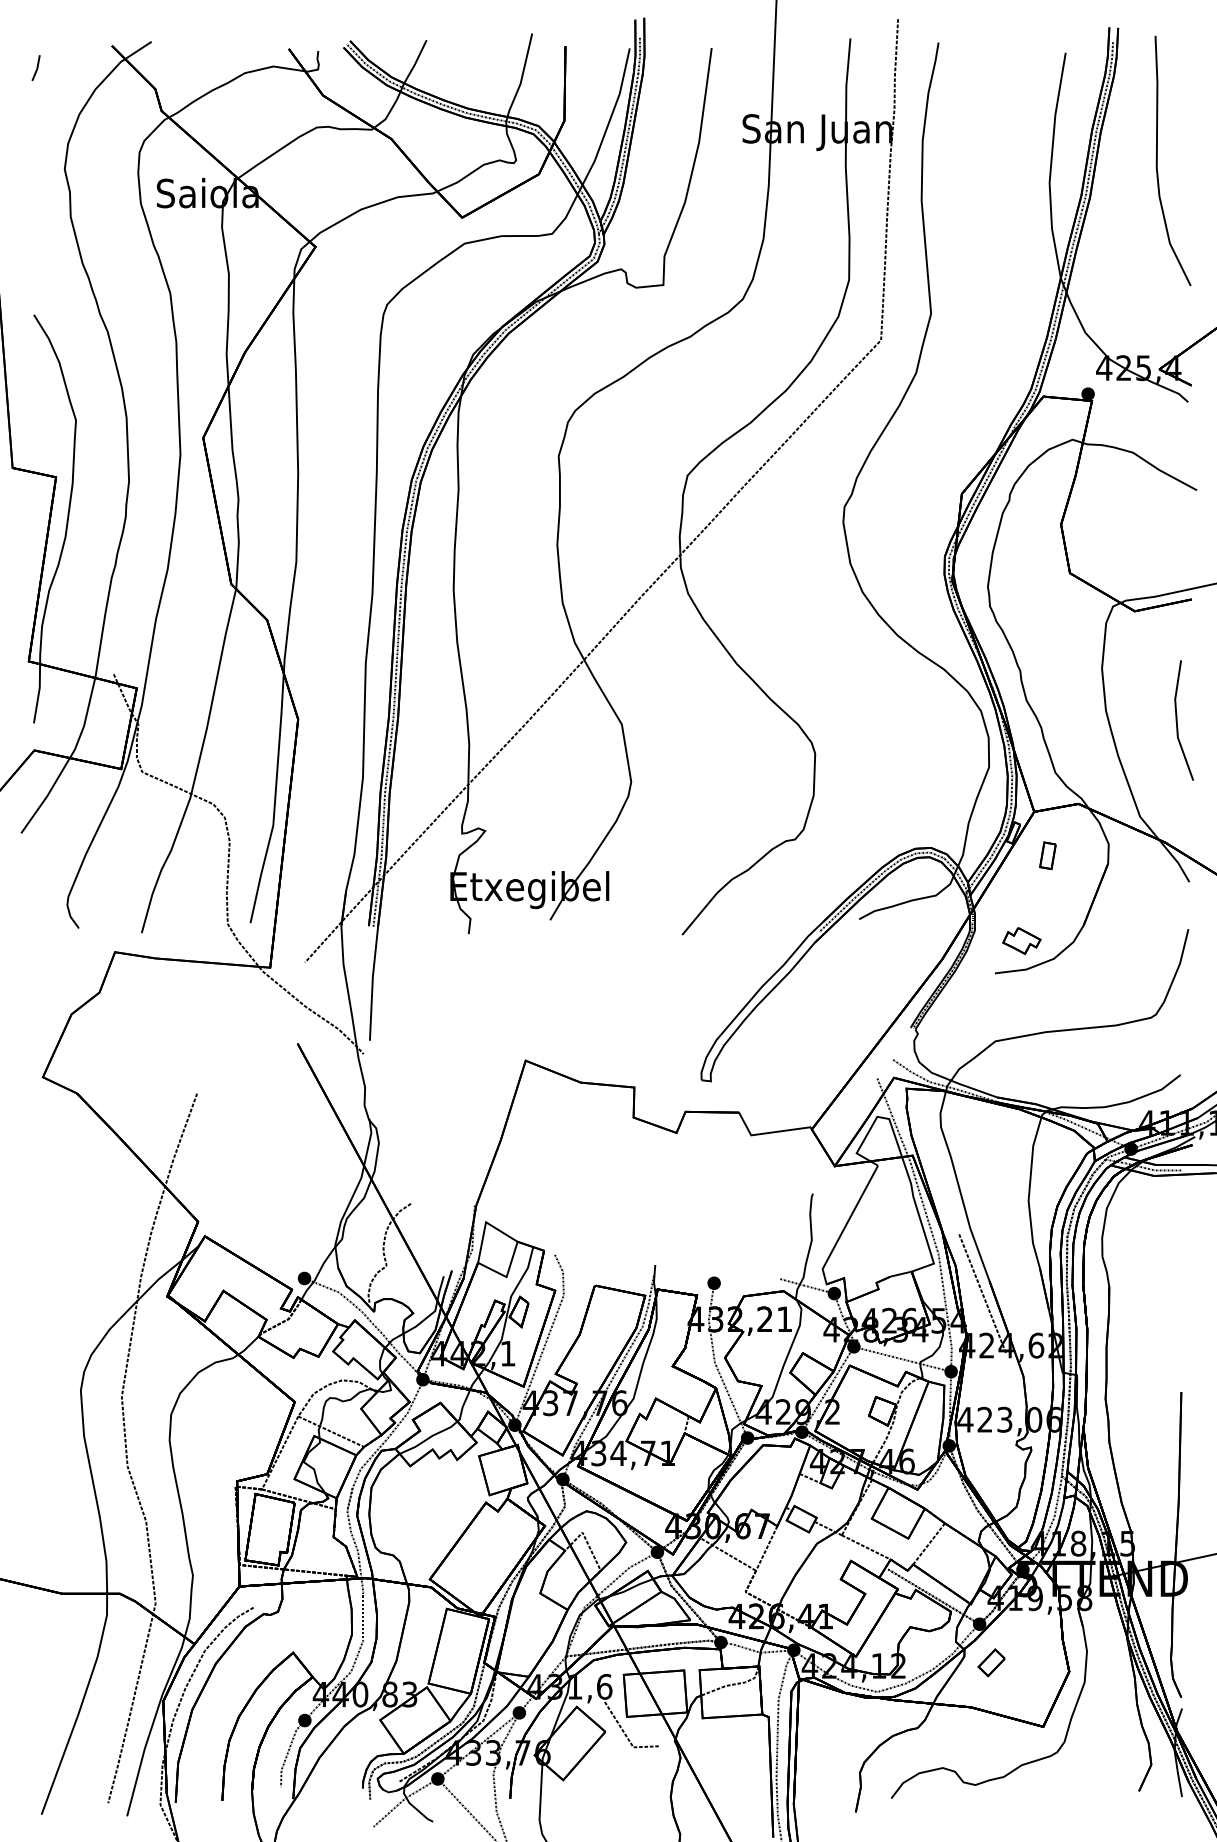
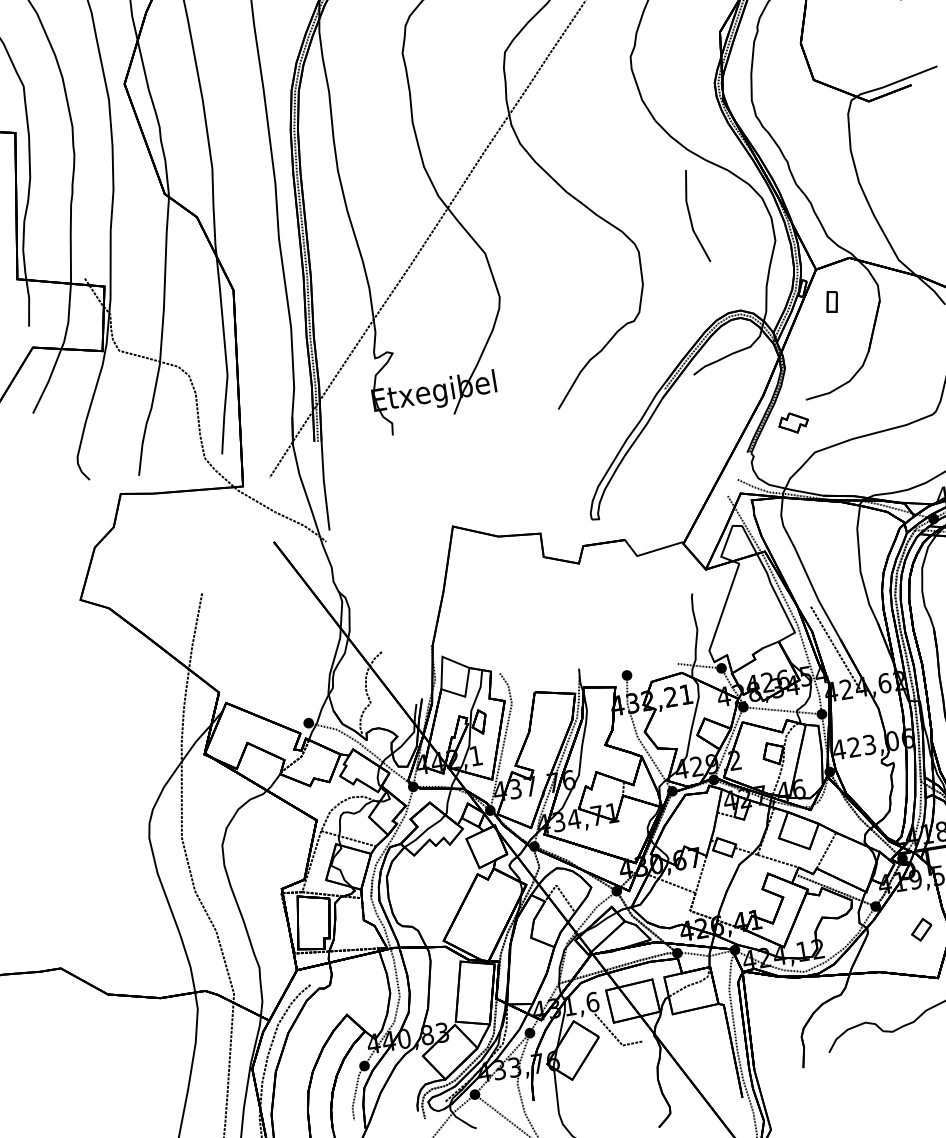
line: (1177, 720) -> (690, 217), moved
part: (1021, 940) -> (793, 422), moved
part: (991, 1662) -> (921, 929), moved

